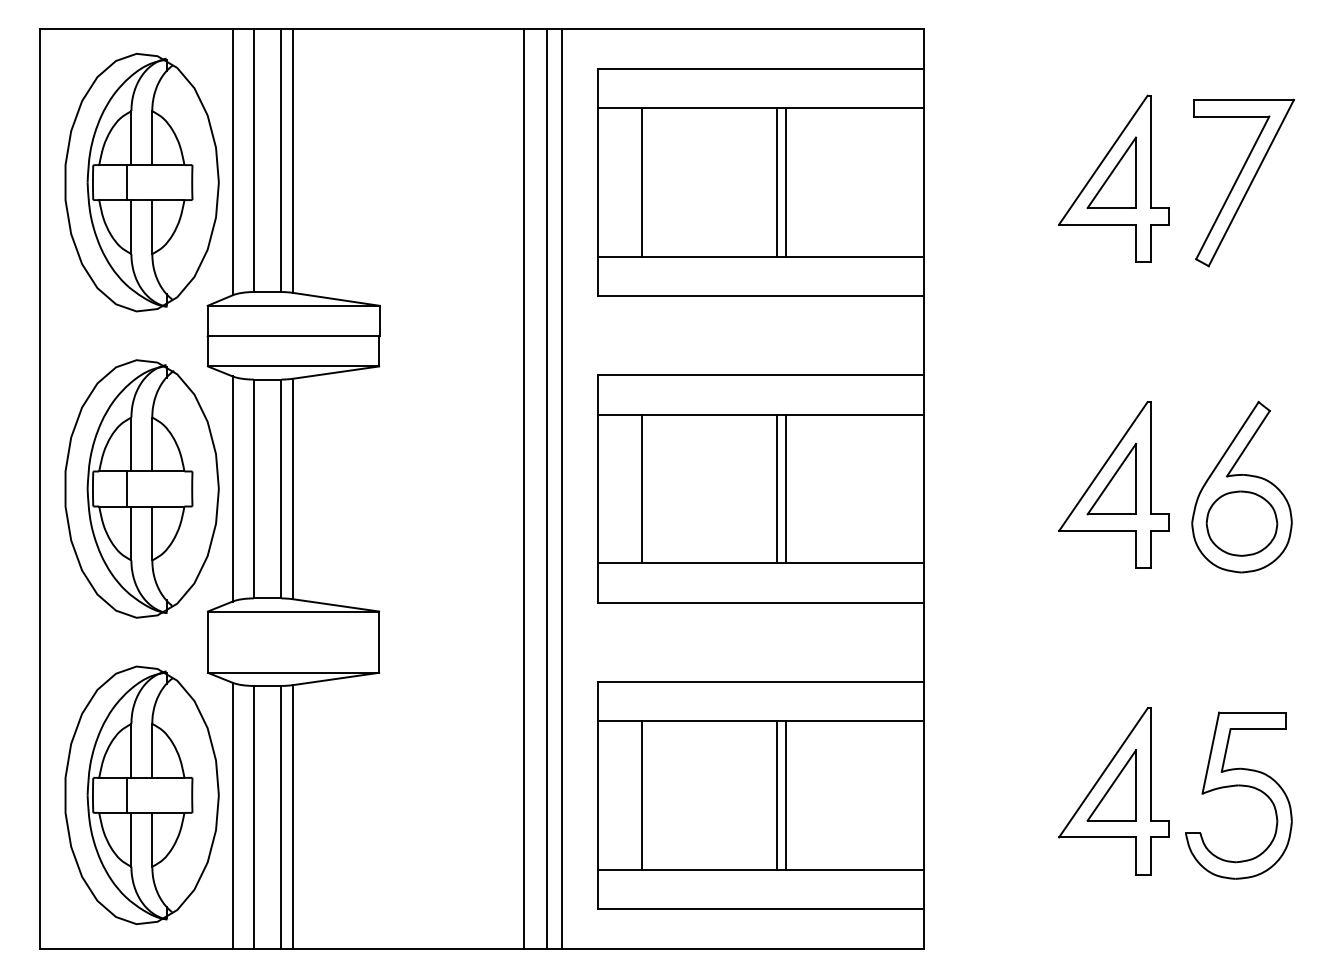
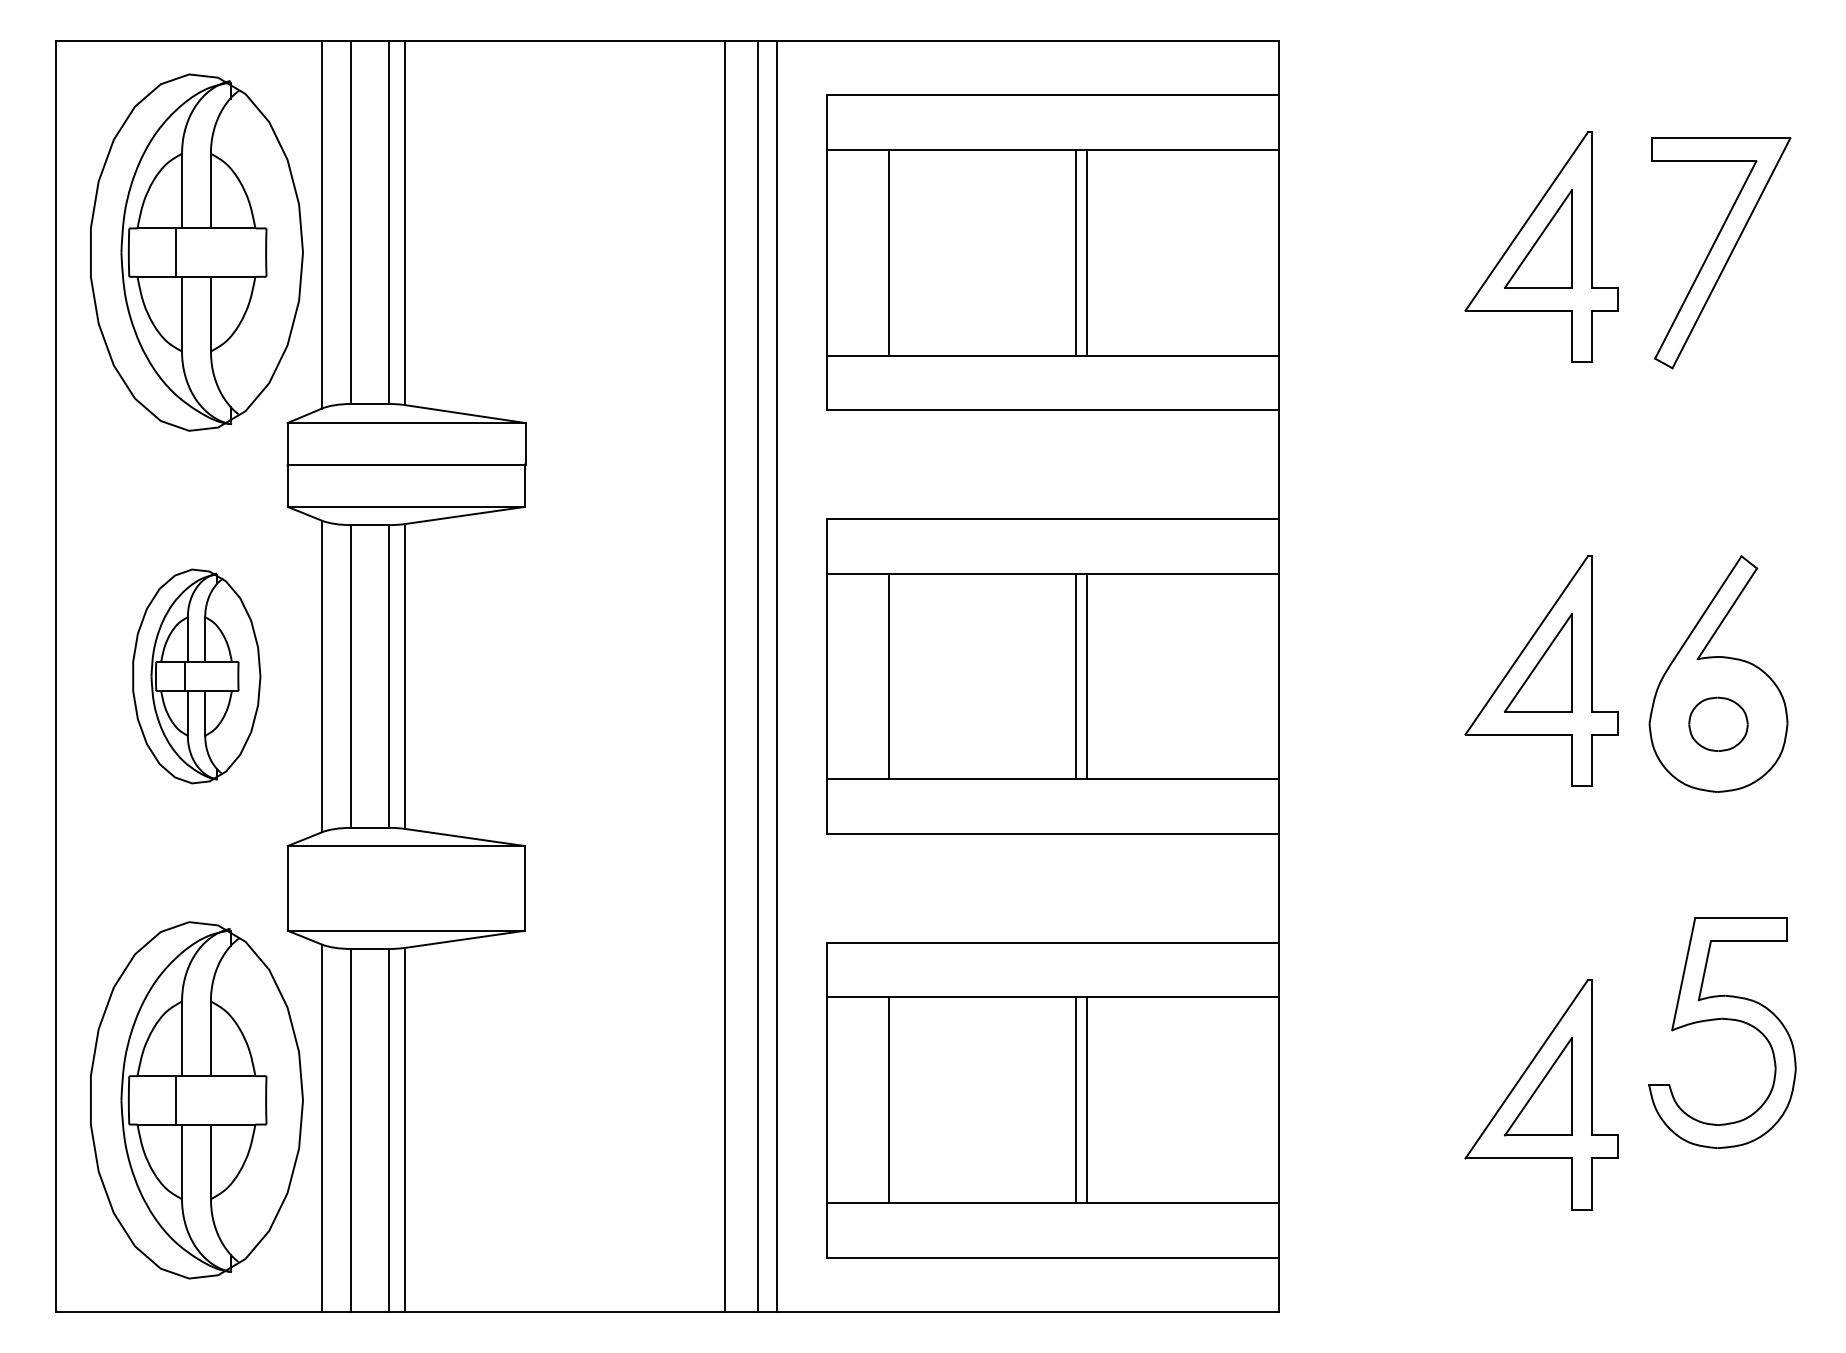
part: (141, 488) -> (195, 675), size x0.6
part: (1241, 523) -> (1717, 724), size x0.6
part: (1238, 786) -> (1721, 1020), moved

